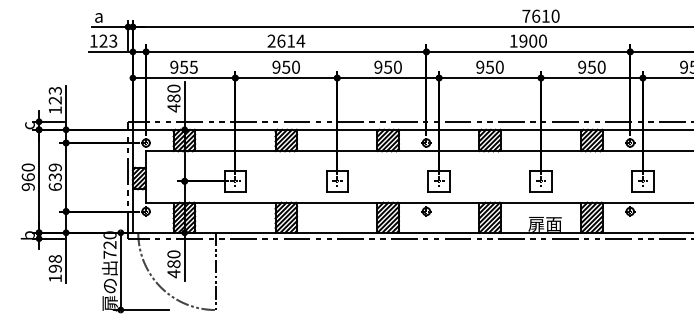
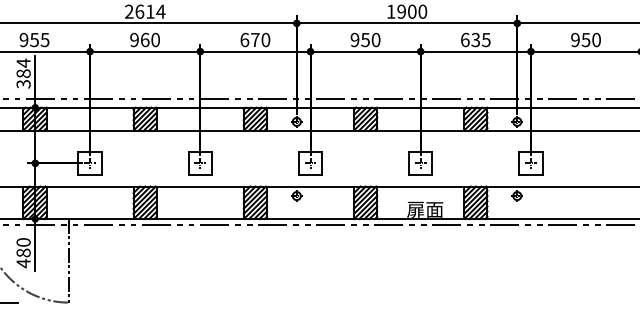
text: (286, 66) -> (145, 39), 950 -> 960
text: (383, 66) -> (250, 39), 950 -> 670
text: (591, 66) -> (475, 39), 950 -> 635
text: (173, 98) -> (23, 73), 480 -> 384

